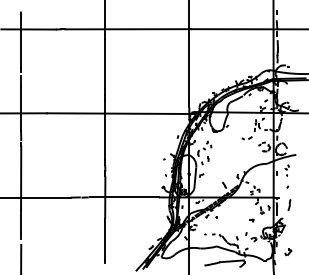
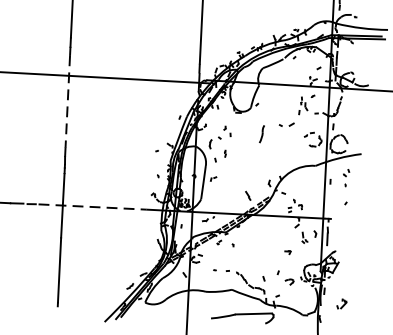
line: (105, 130) -> (68, 102), solid -> dashed
line: (124, 197) -> (92, 207), solid -> dashed
part: (289, 204) -> (262, 133), moved

